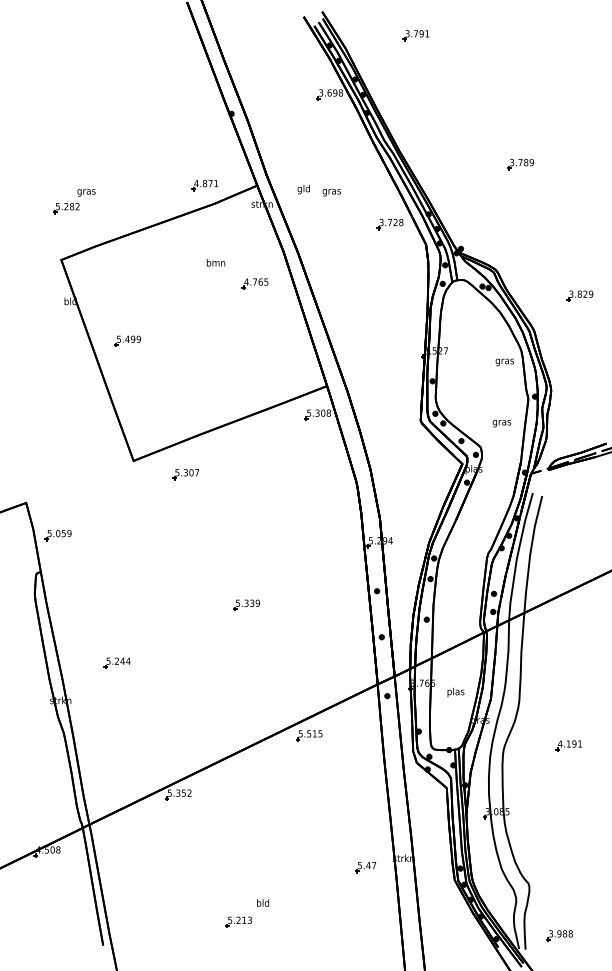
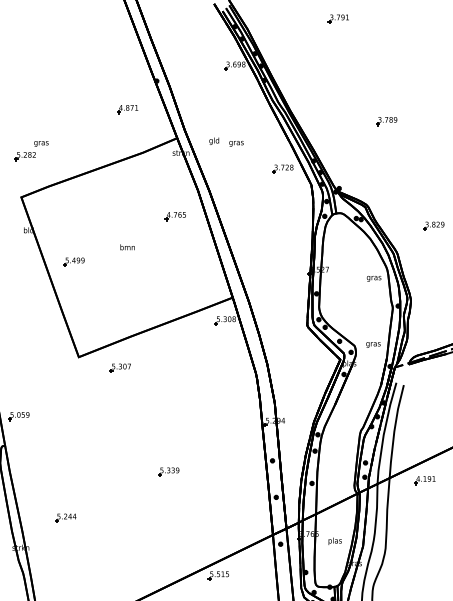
part: (415, 35) -> (338, 18), moved
part: (204, 185) -> (127, 109), moved
text: (215, 262) -> (127, 247), moved
text: (501, 423) -> (373, 344), moved
part: (568, 745) -> (424, 480), moved

